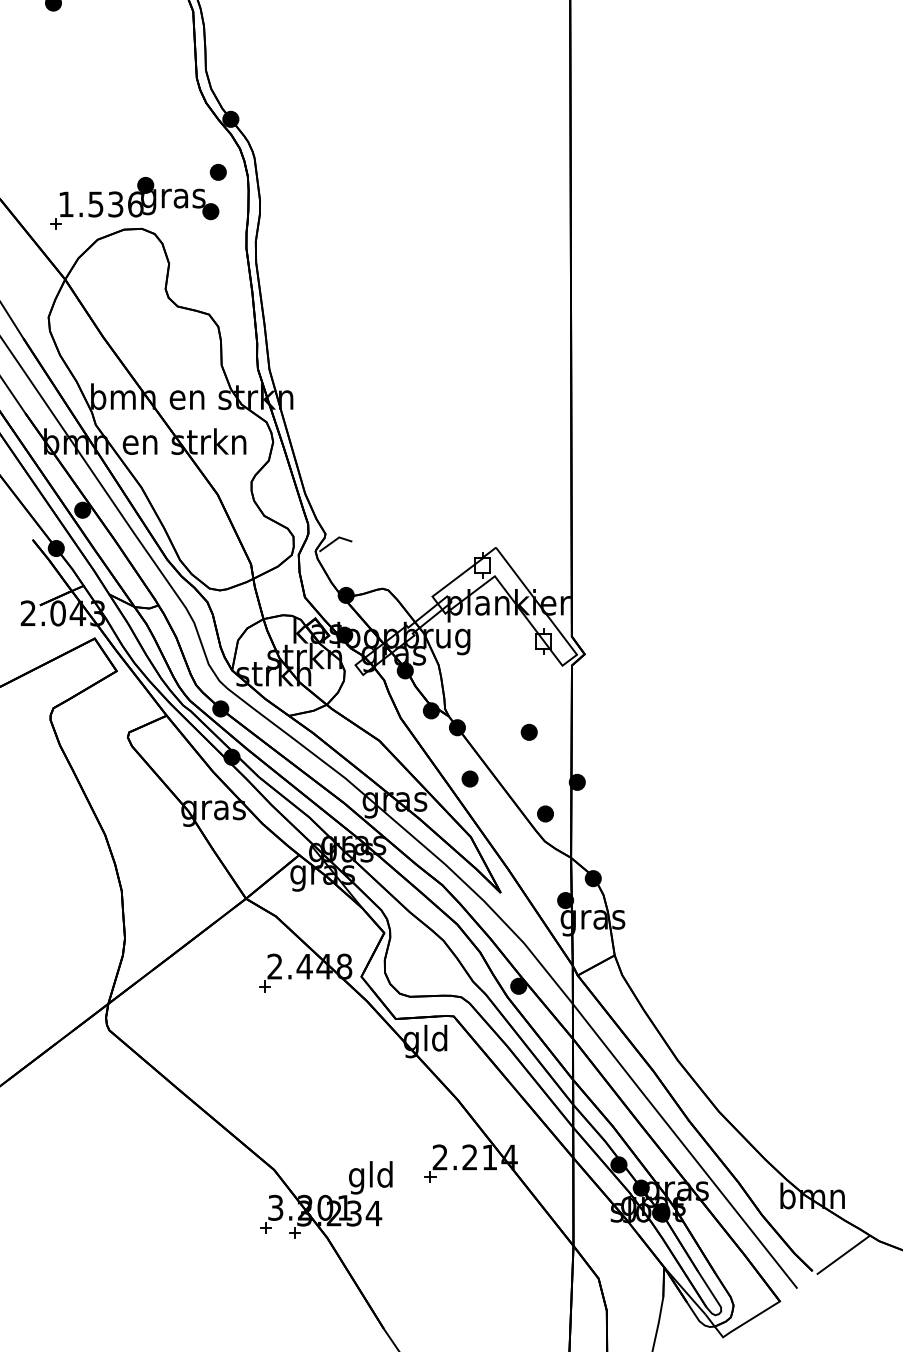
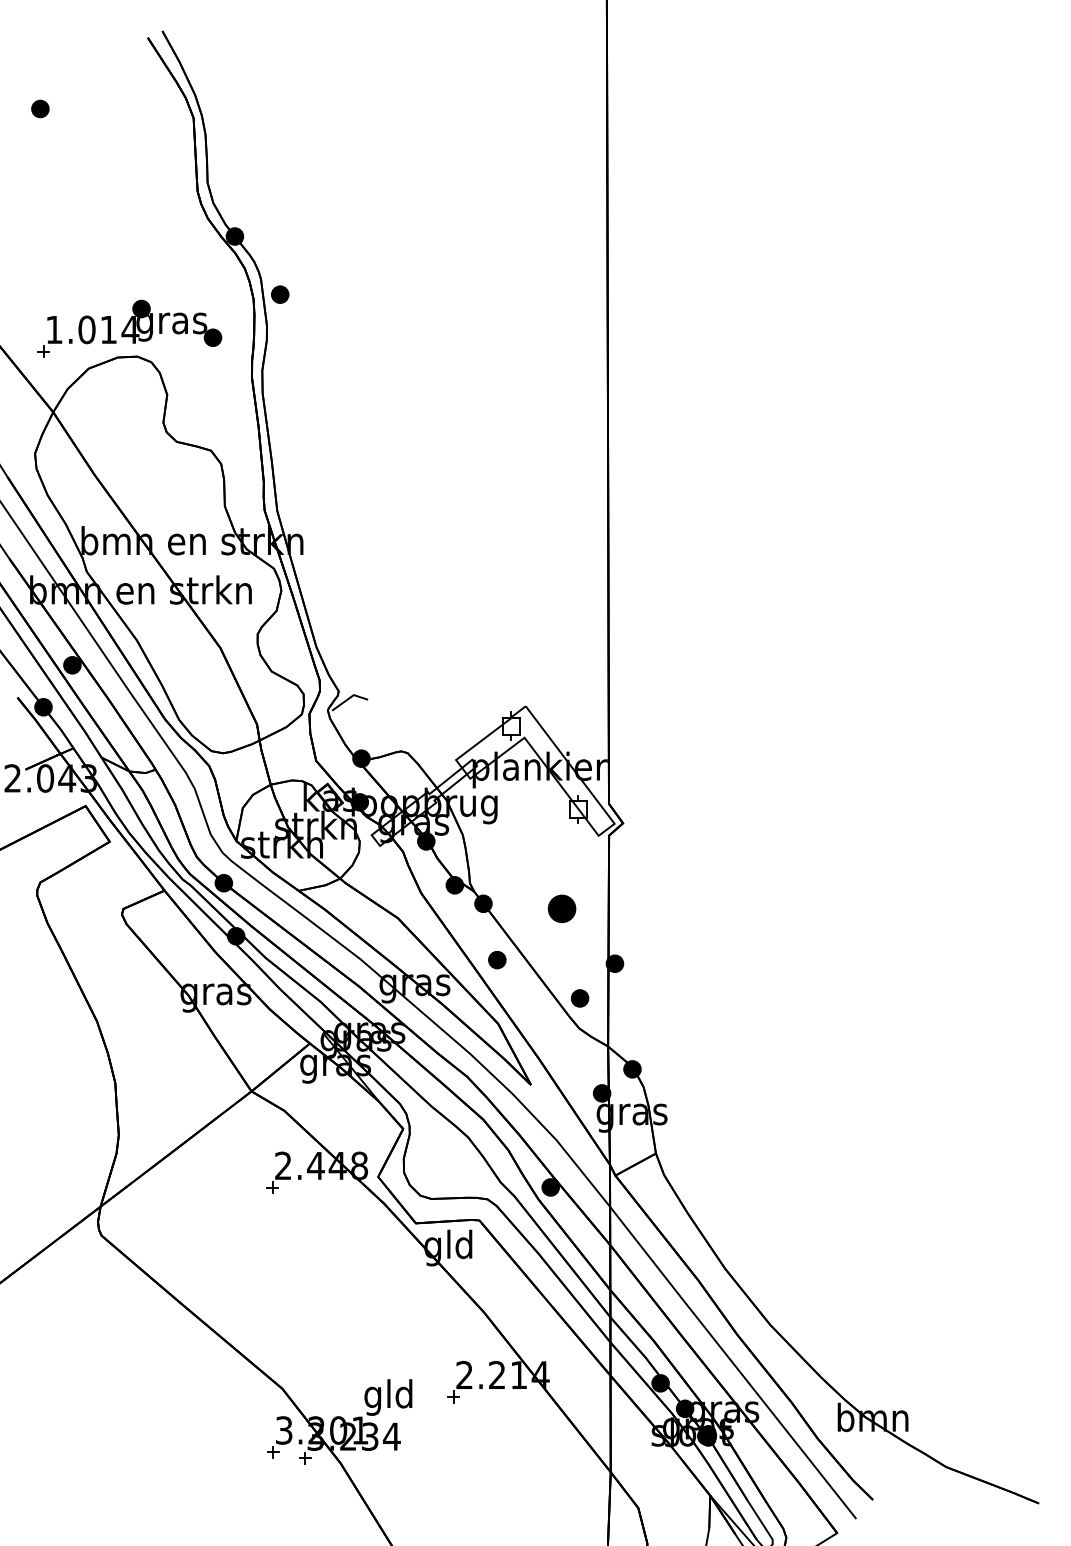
part: (218, 172) -> (280, 294), moved
text: (115, 204) -> (108, 329), 1.536 -> 1.014
part: (529, 731) -> (562, 908), size x1.6
line: (843, 1254) -> (906, 1481), removed

